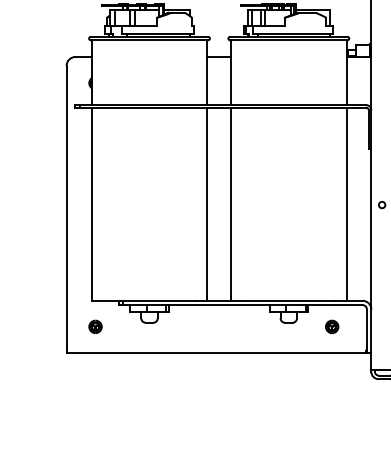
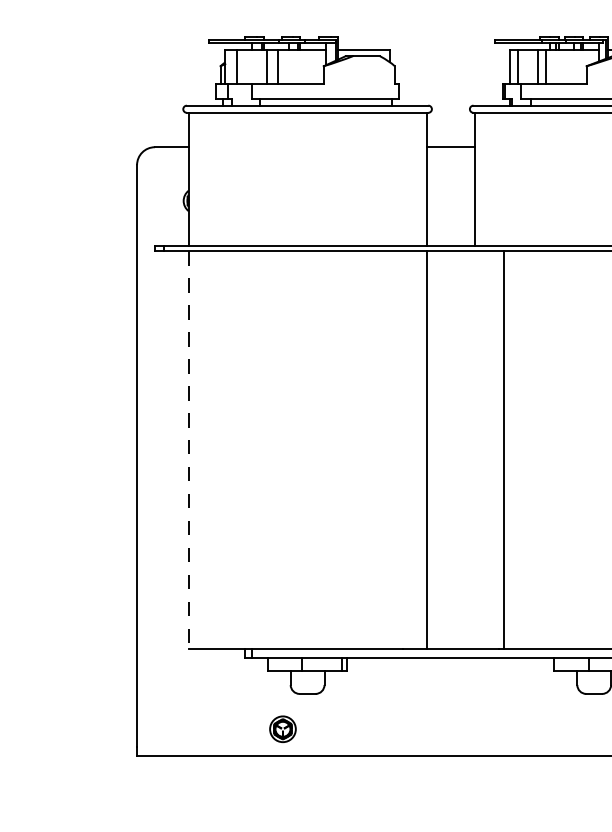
line: (231, 203) -> (505, 448), moved
line: (91, 204) -> (188, 450), solid -> dashed
part: (95, 326) -> (282, 728), moved

